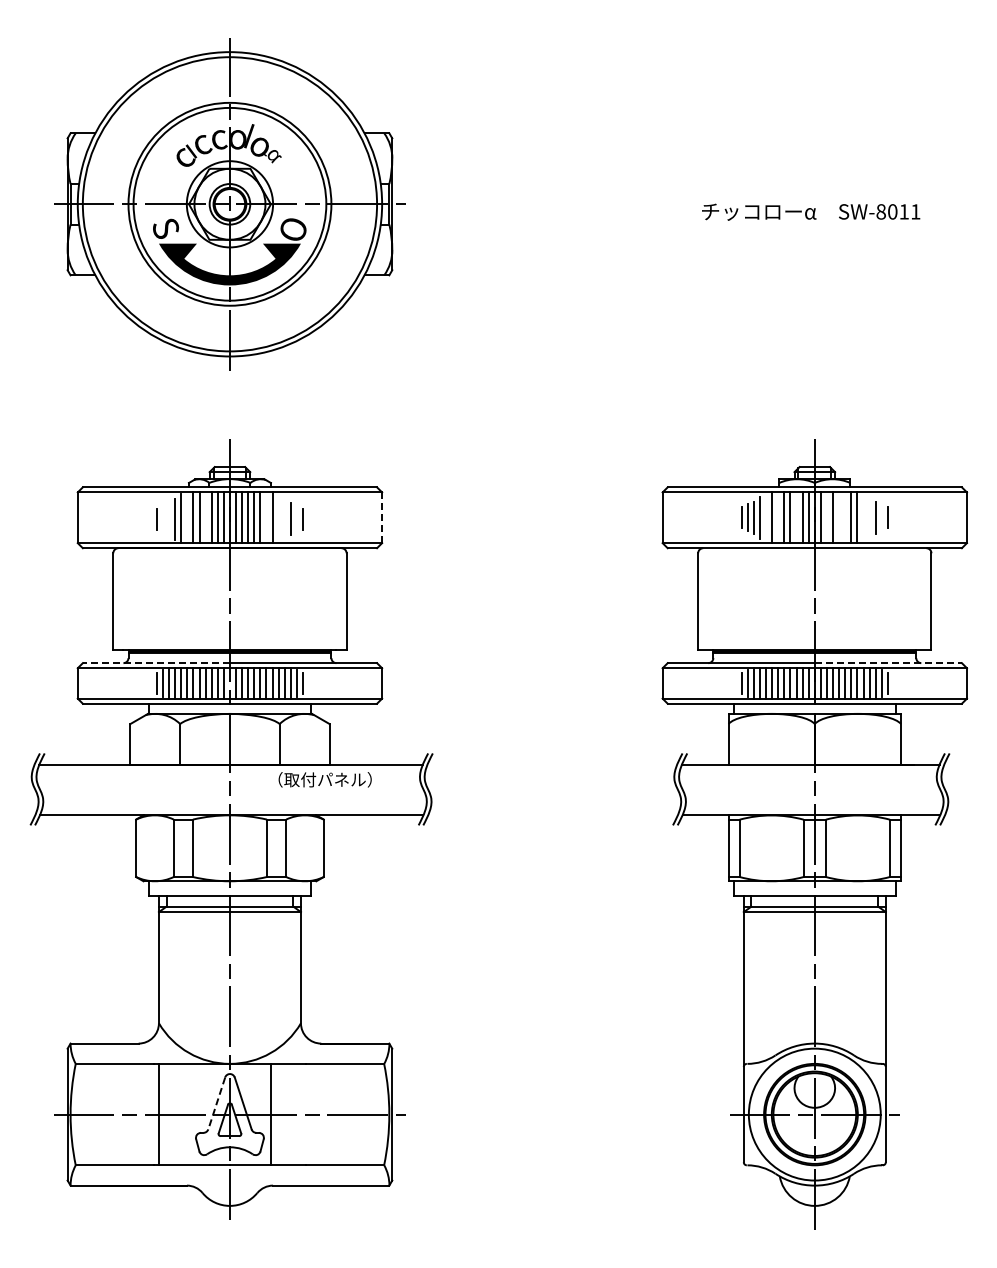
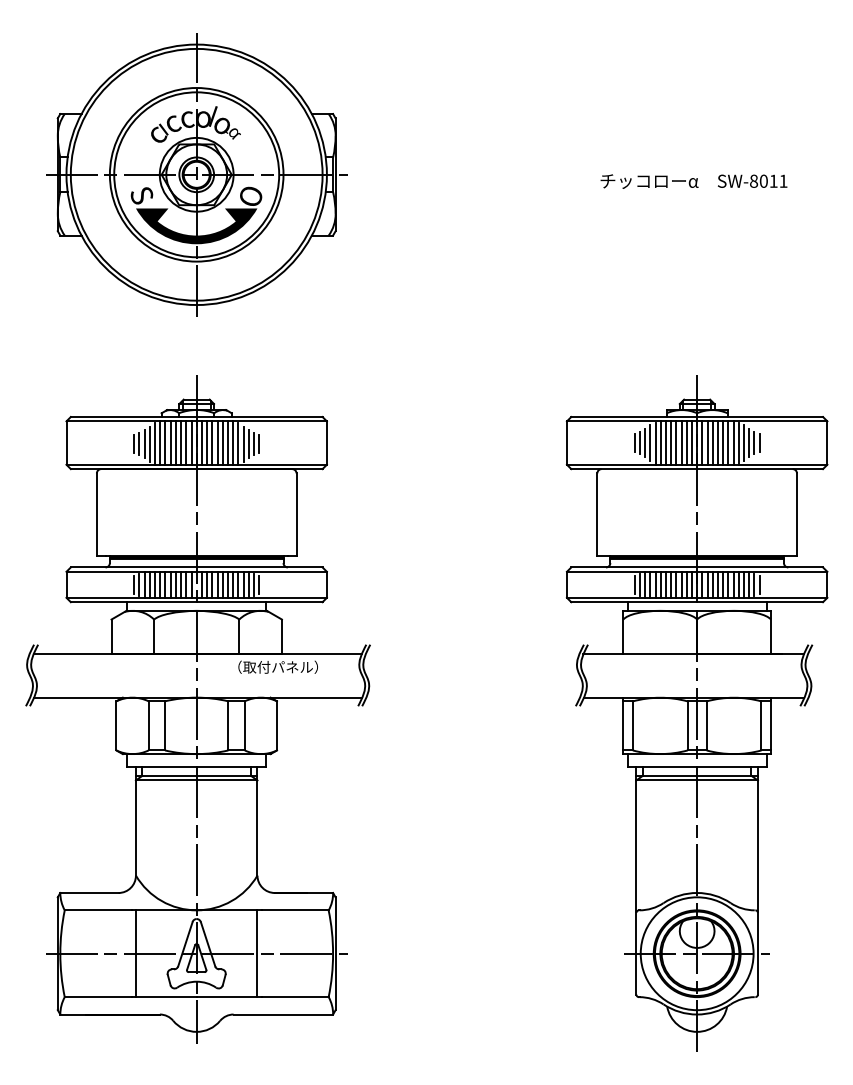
line: (187, 517) -> (160, 442), added
line: (205, 517) -> (175, 442), added
line: (266, 517) -> (227, 442), added
line: (382, 517) -> (327, 442), dashed -> solid
line: (778, 517) -> (666, 442), added
line: (796, 517) -> (681, 442), added
line: (826, 517) -> (707, 442), added
line: (839, 517) -> (718, 442), added
line: (845, 517) -> (723, 442), added
line: (869, 517) -> (743, 442), added
line: (881, 517) -> (754, 442), added
line: (163, 518) -> (139, 443), added
line: (169, 518) -> (144, 443), added
line: (278, 518) -> (238, 443), added
line: (296, 518) -> (253, 443), added
line: (766, 518) -> (655, 443), added
line: (863, 518) -> (738, 443), added
line: (284, 519) -> (243, 444), added
line: (156, 663) -> (133, 567), dashed -> solid
line: (888, 663) -> (760, 567), dashed -> solid
line: (216, 1103) -> (185, 944), dashed -> solid
line: (270, 1114) -> (257, 953), moved

